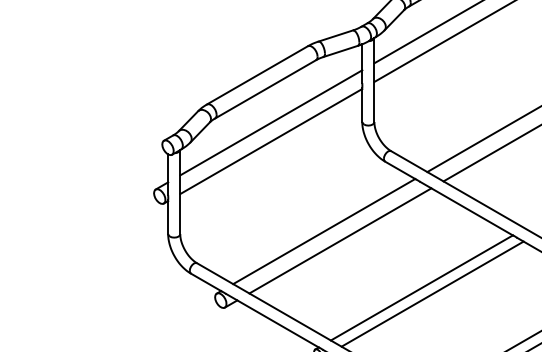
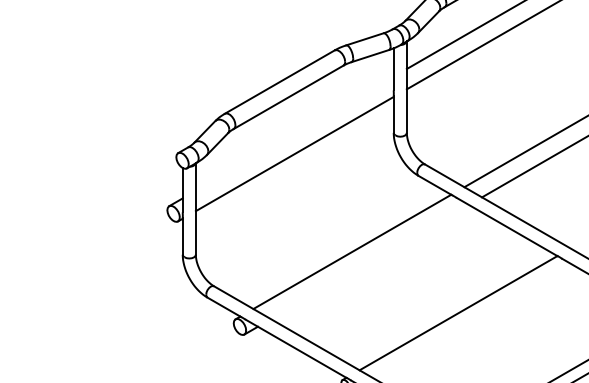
line: (271, 122) -> (294, 133), removed
line: (340, 240) -> (369, 261), removed
line: (432, 293) -> (470, 319), removed

